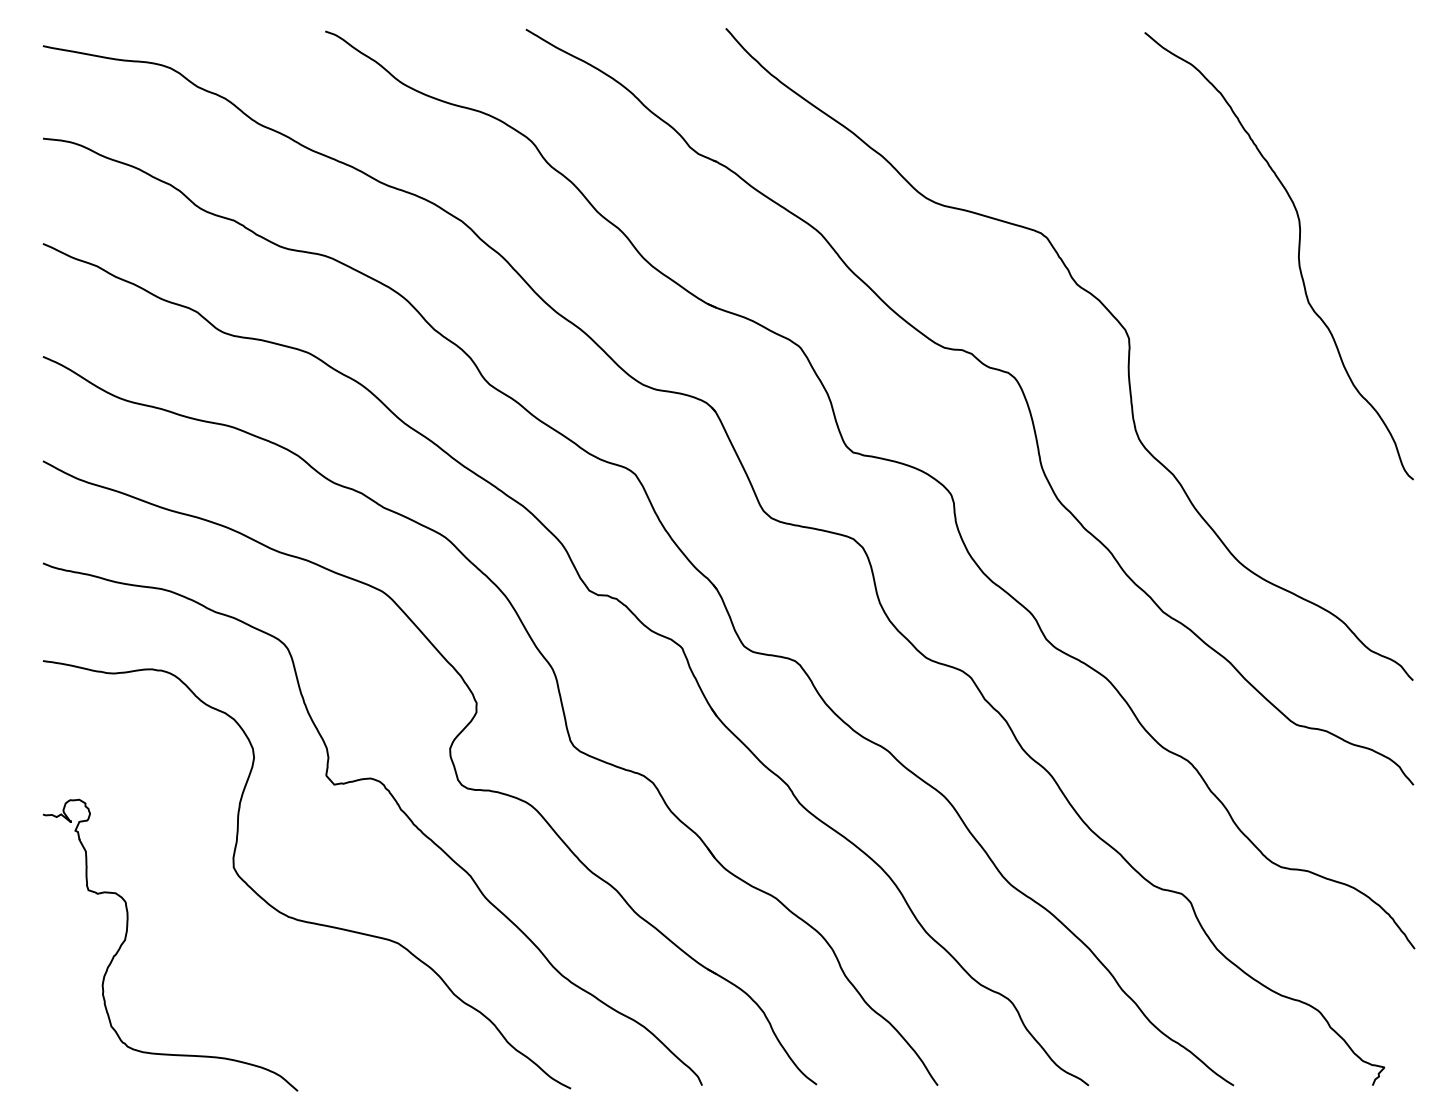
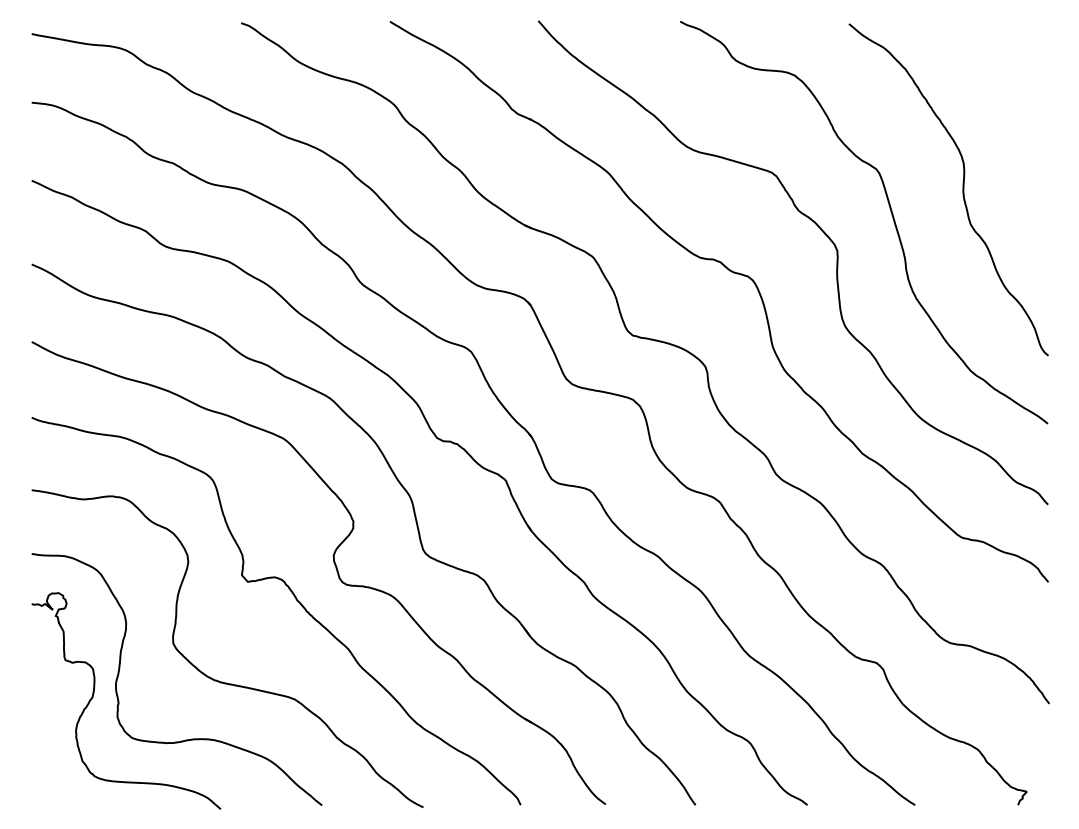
curve: (1201, 287) -> (891, 213), added
curve: (161, 906) -> (119, 672), added

